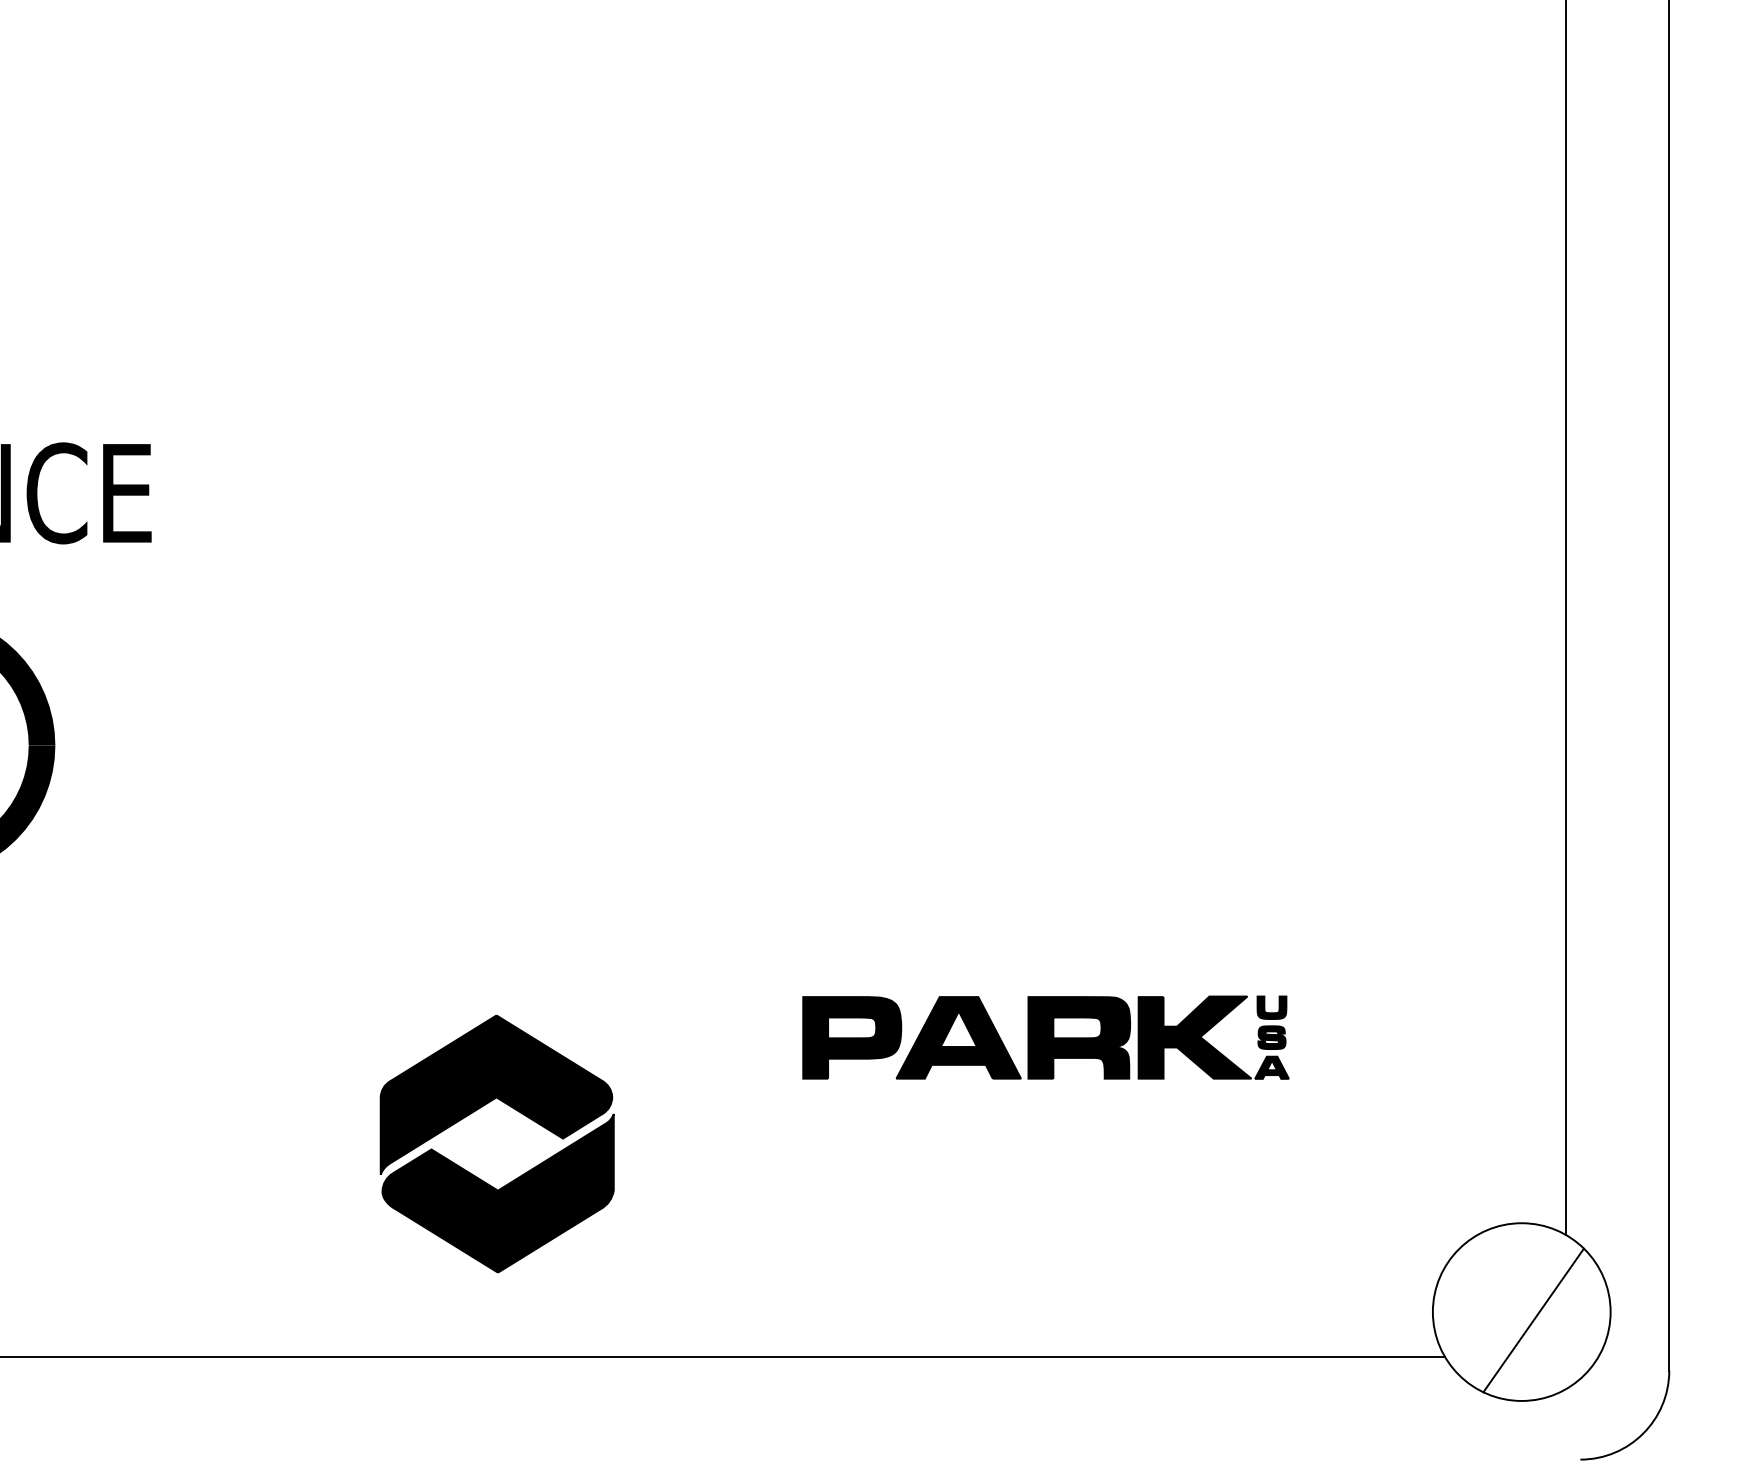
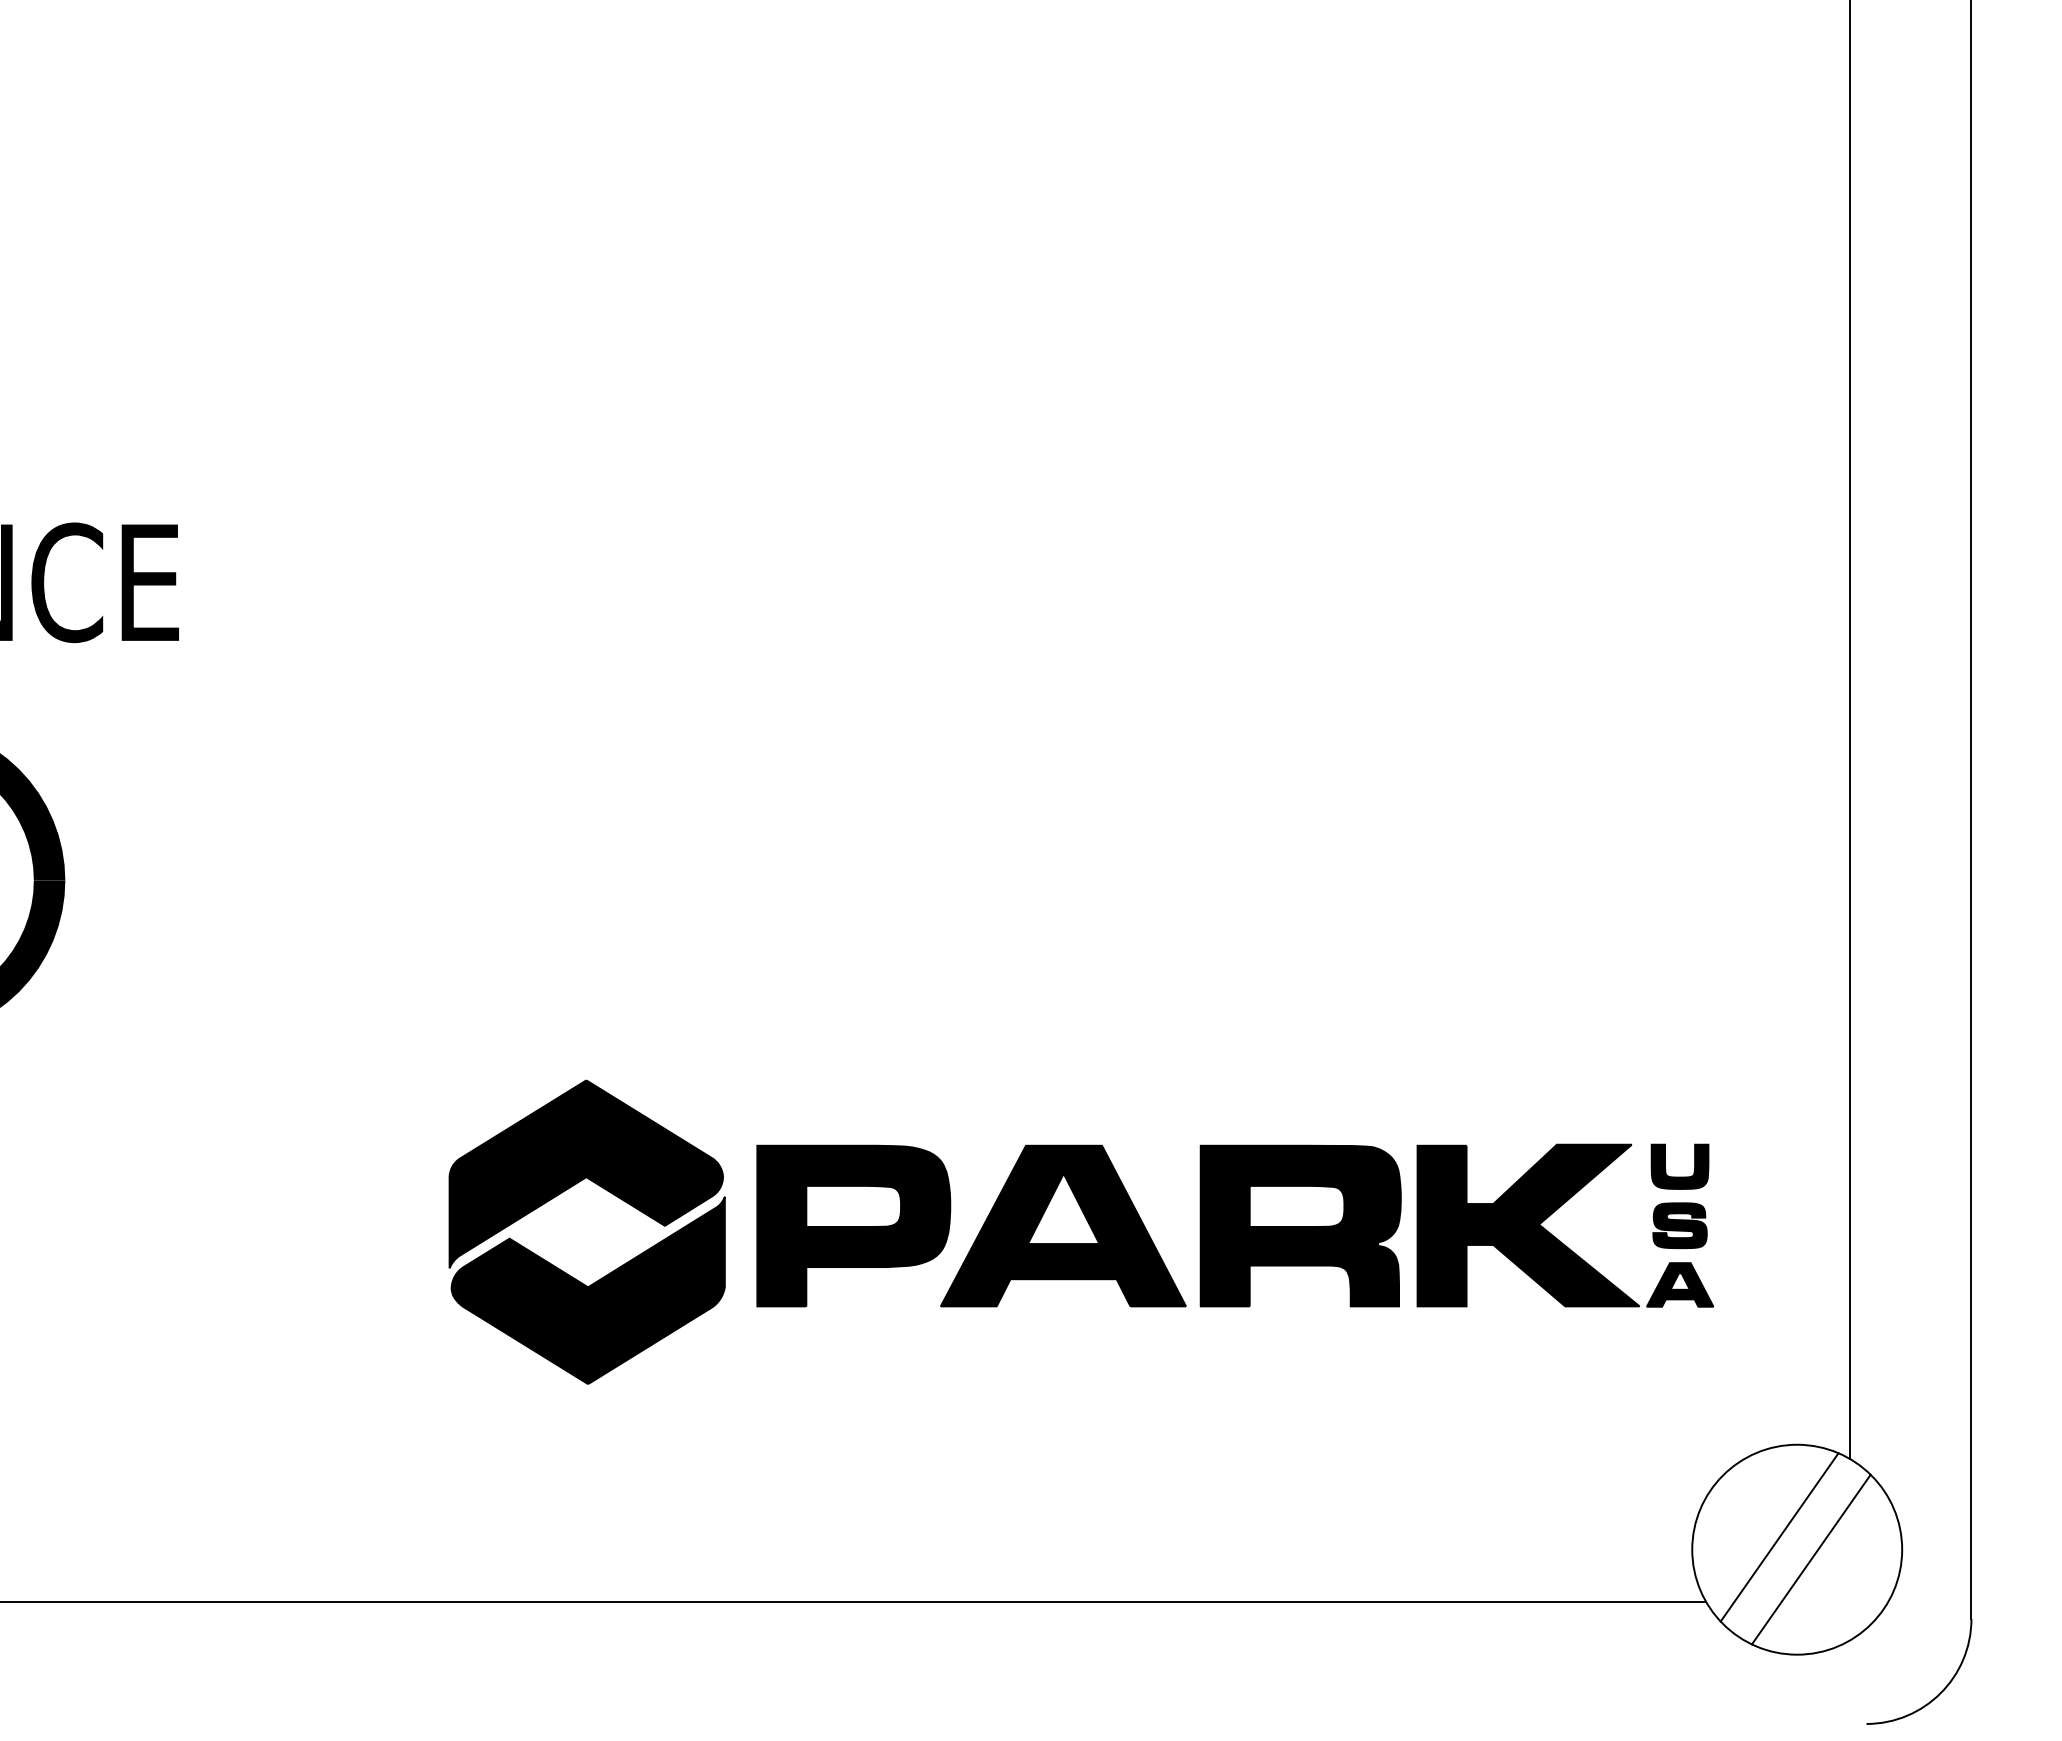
part: (1046, 1037) -> (1235, 1225), size x1.67
part: (476, 1111) -> (562, 1193), moved
line: (1506, 1301) -> (1779, 1537), added

